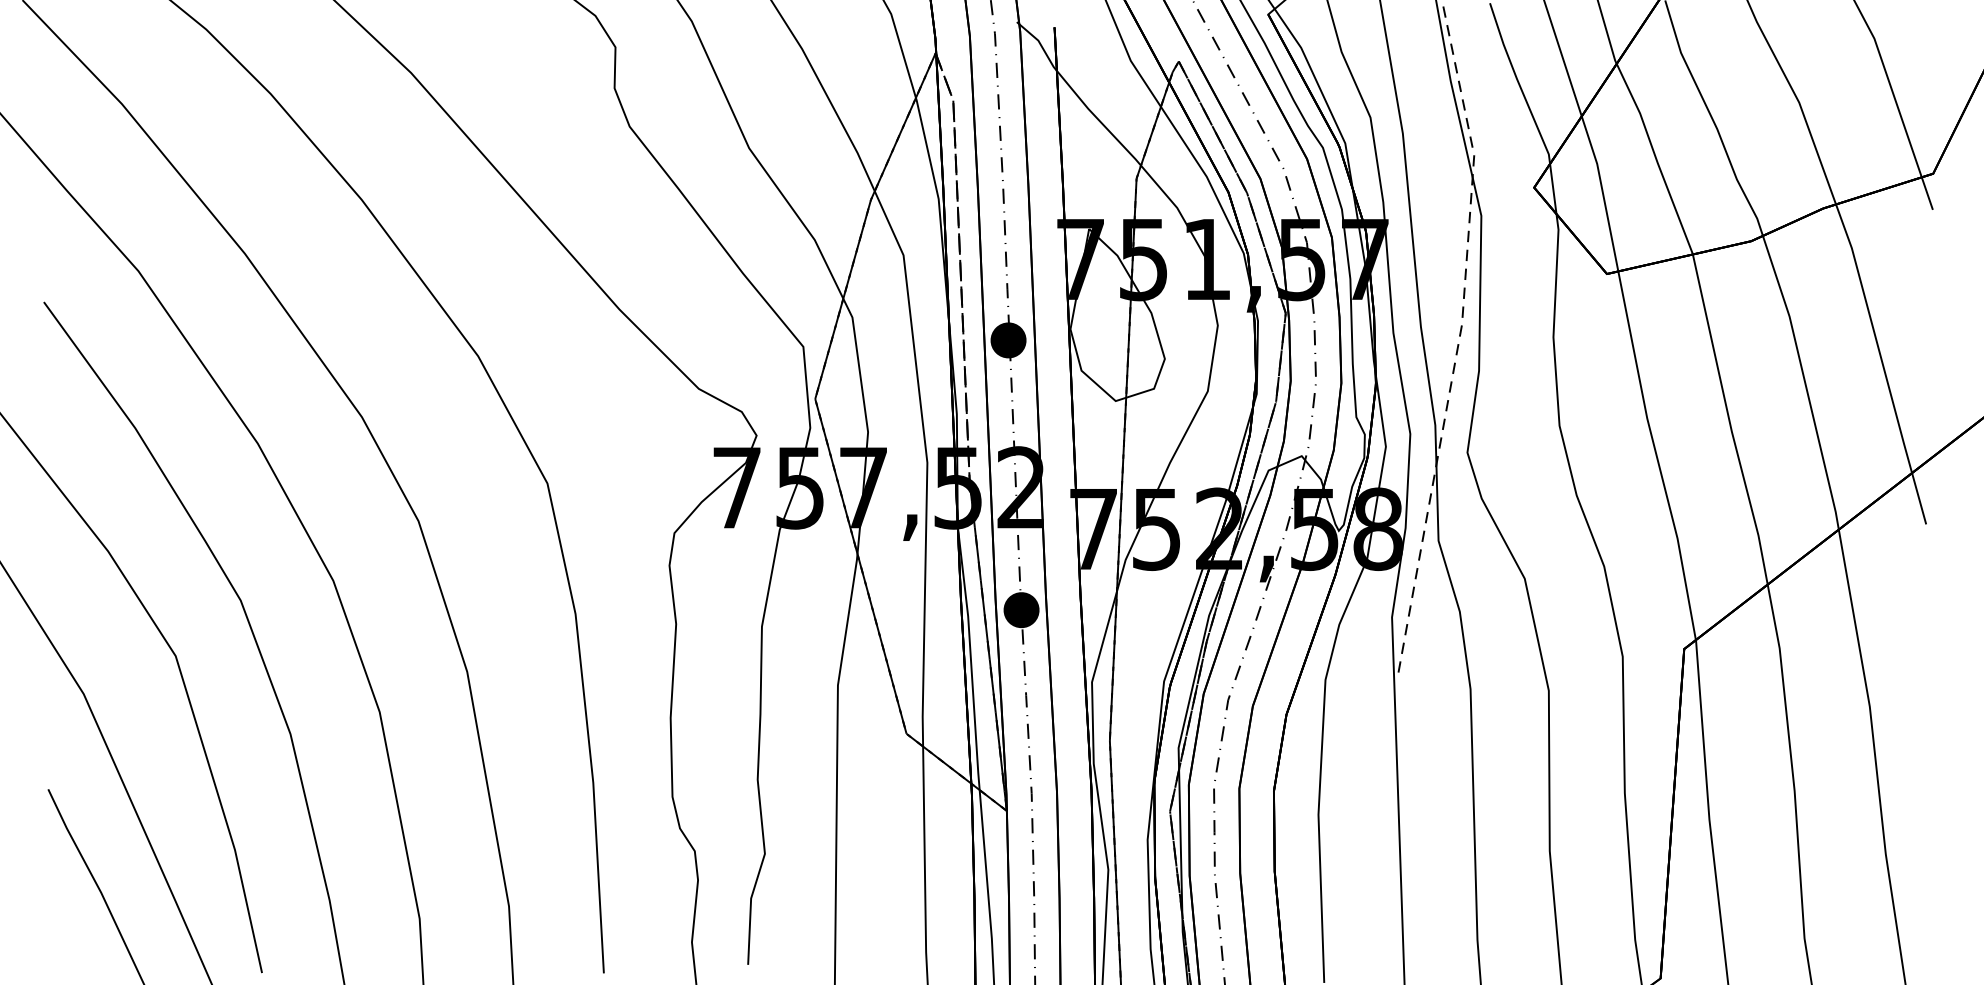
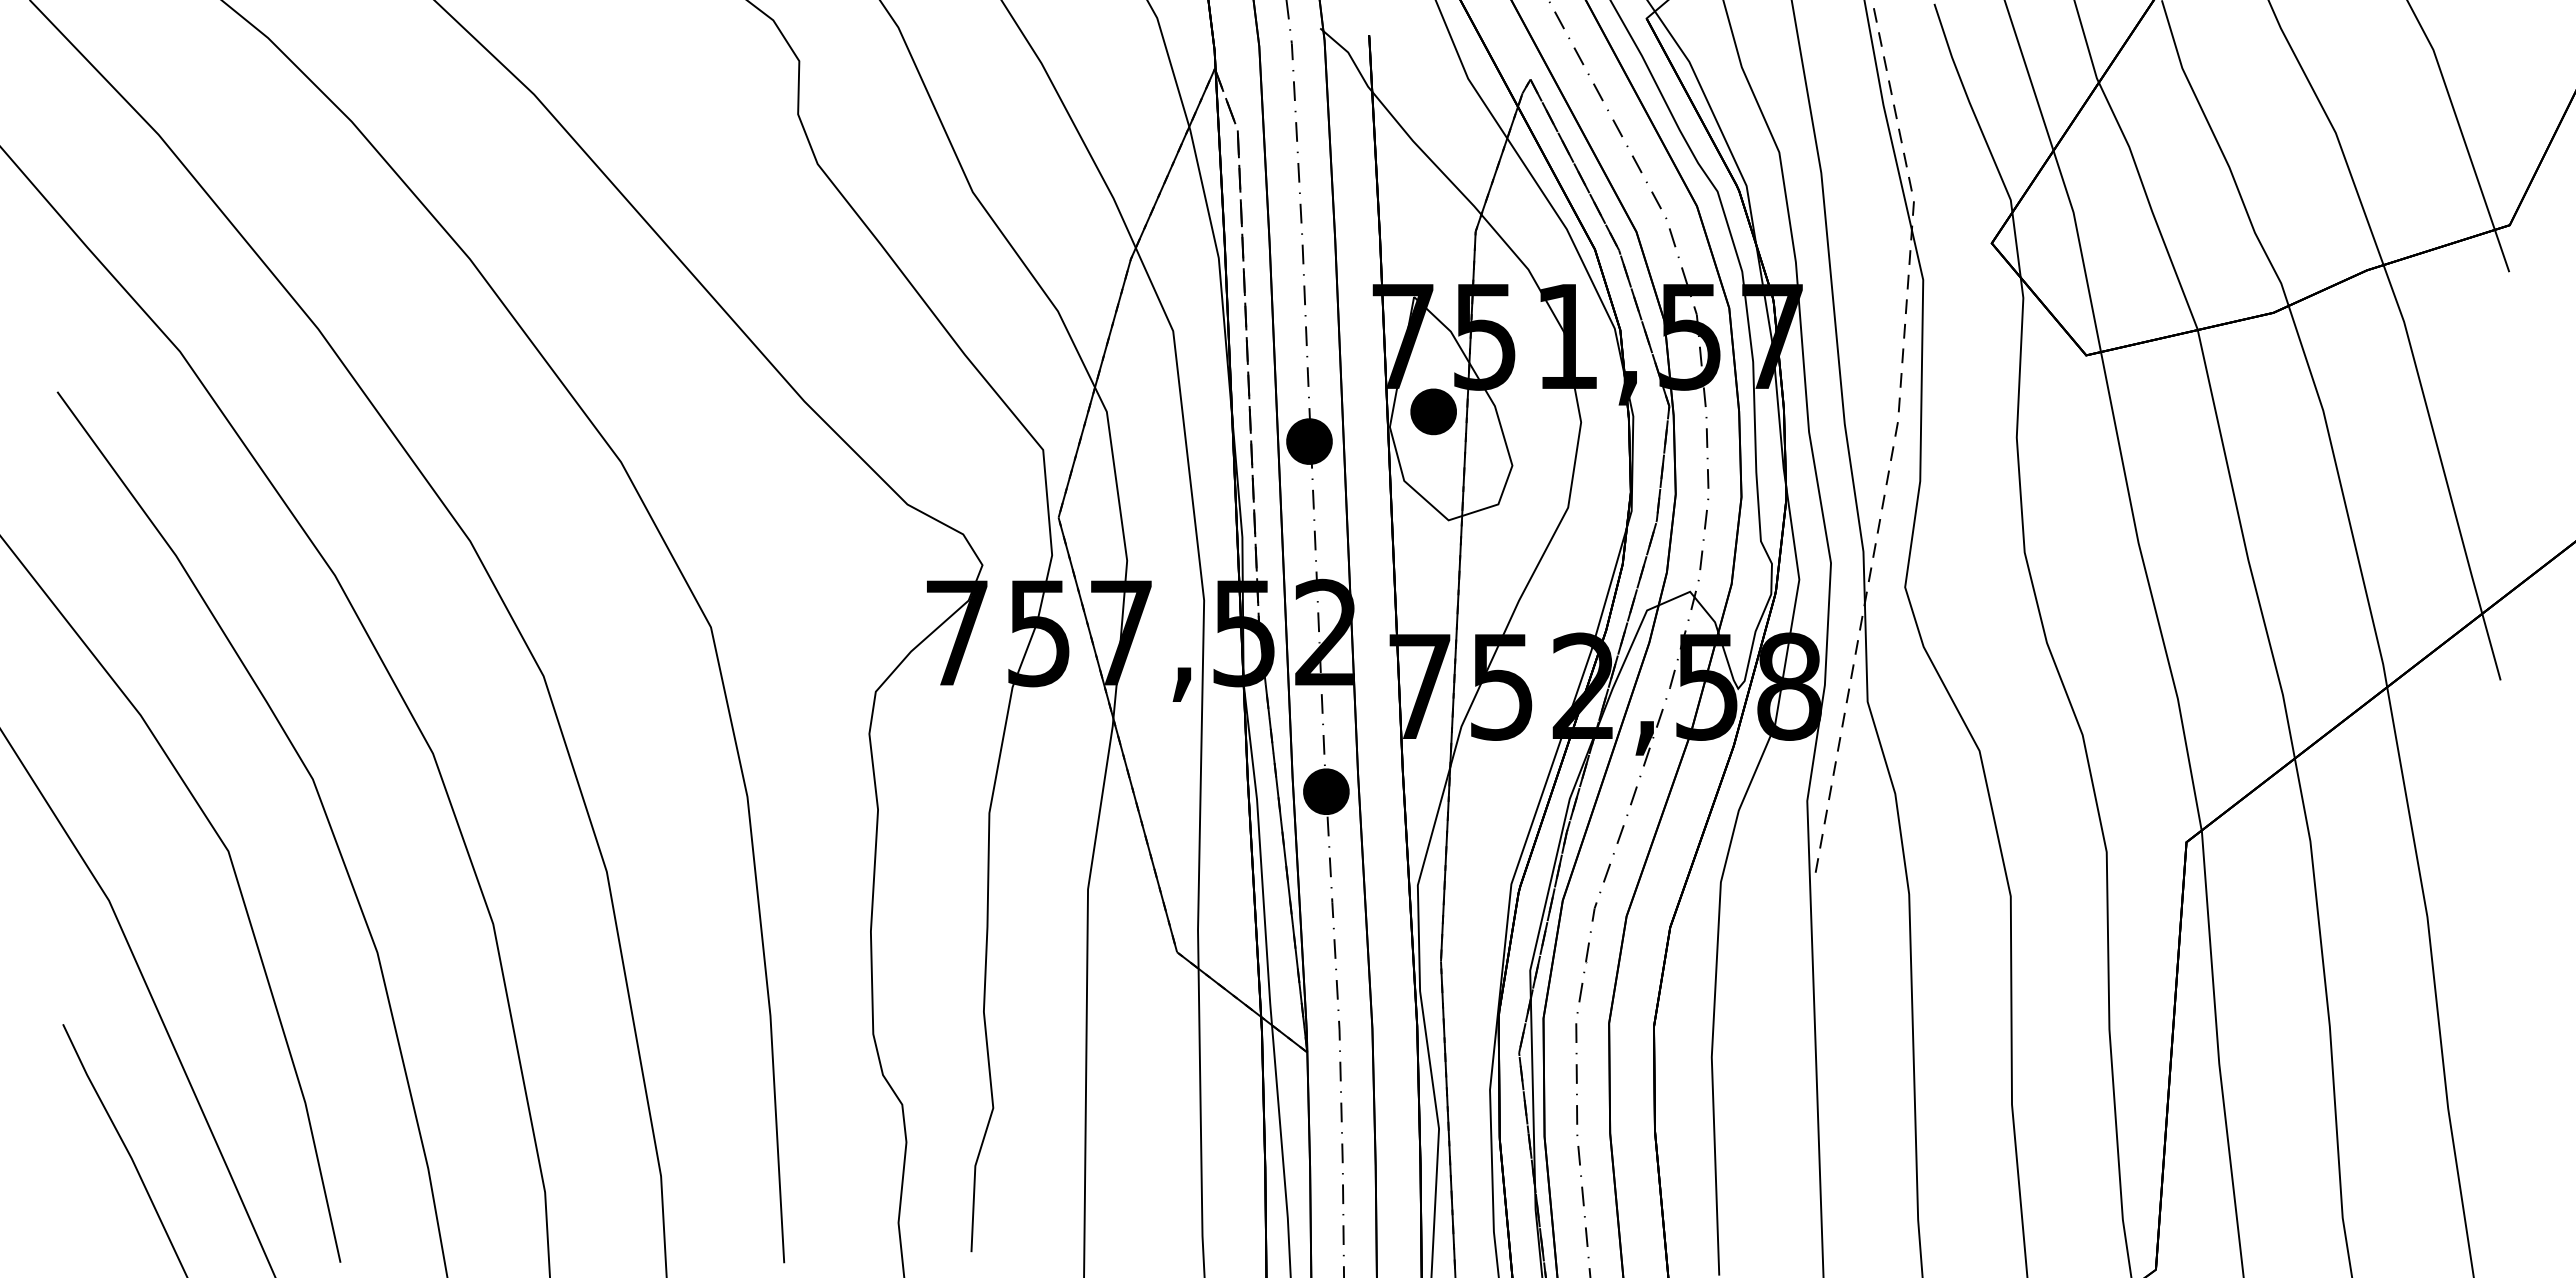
part: (1104, 317) -> (1433, 411), added

